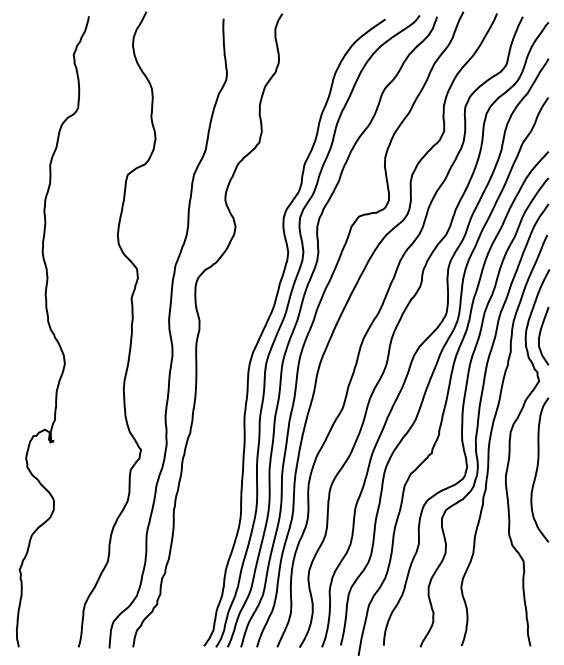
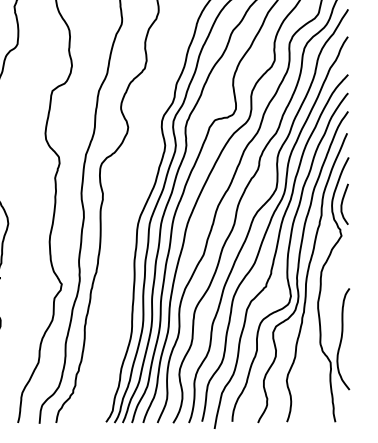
curve: (538, 468) -> (342, 338), moved

